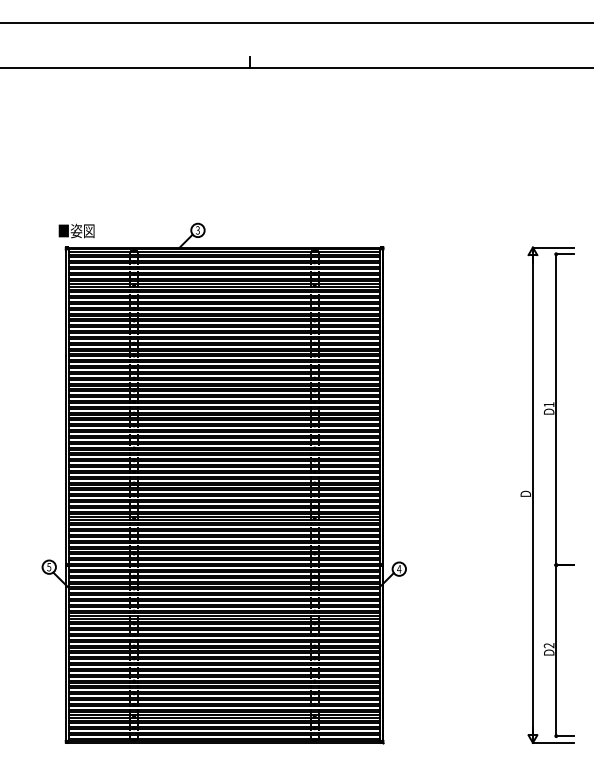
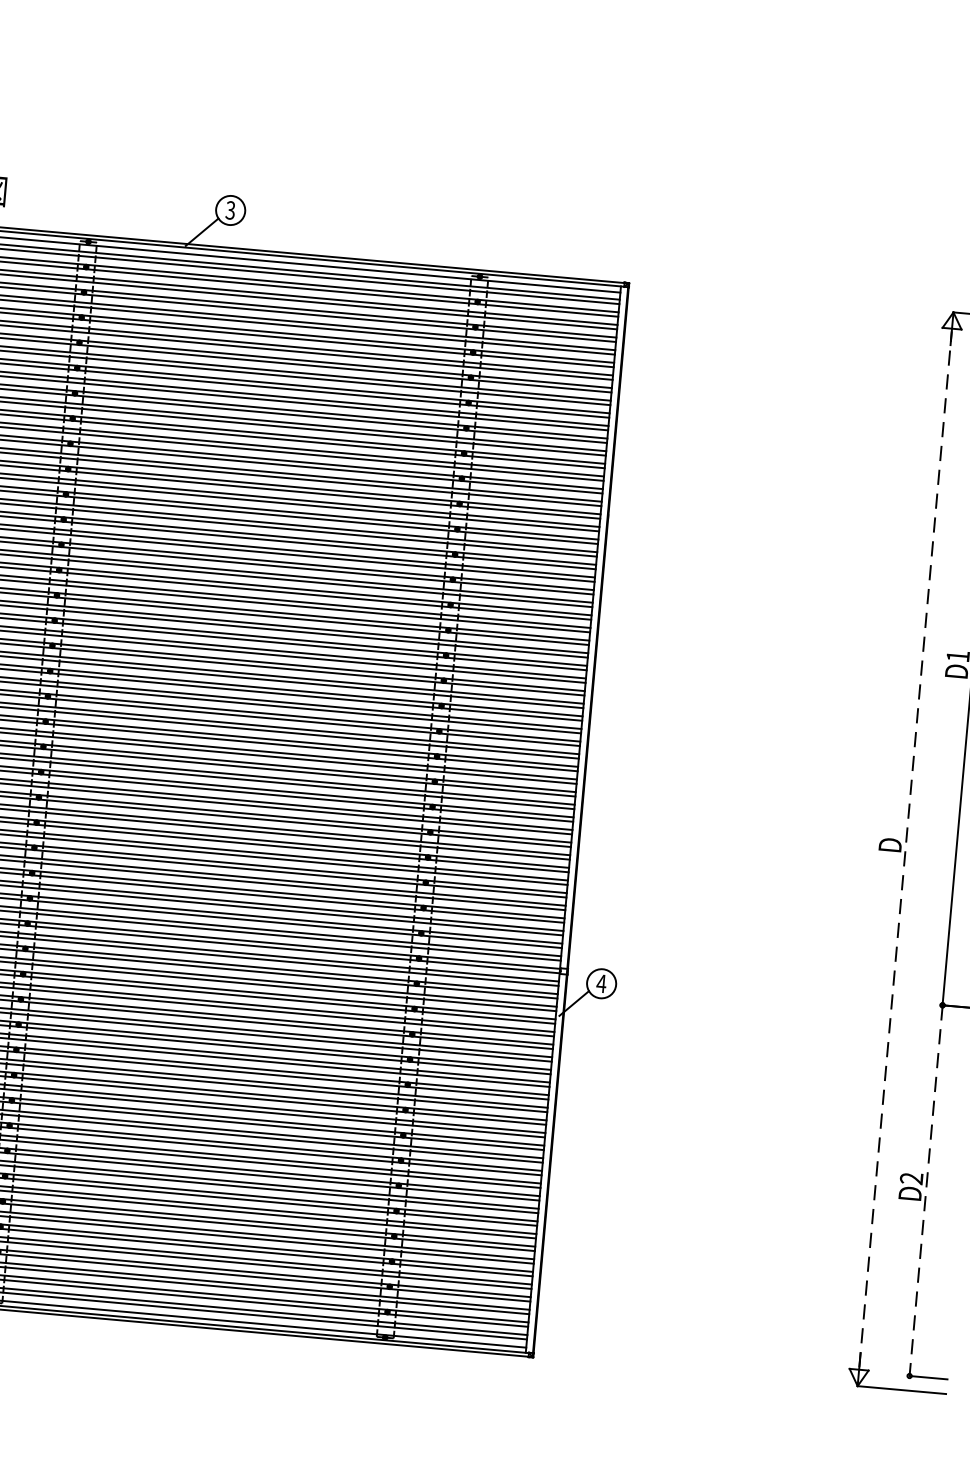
line: (532, 495) -> (904, 849), solid -> dashed
line: (556, 650) -> (926, 1190), solid -> dashed

